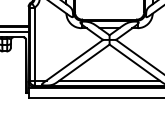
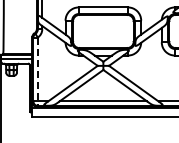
line: (34, 47) -> (37, 72), solid -> dashed

